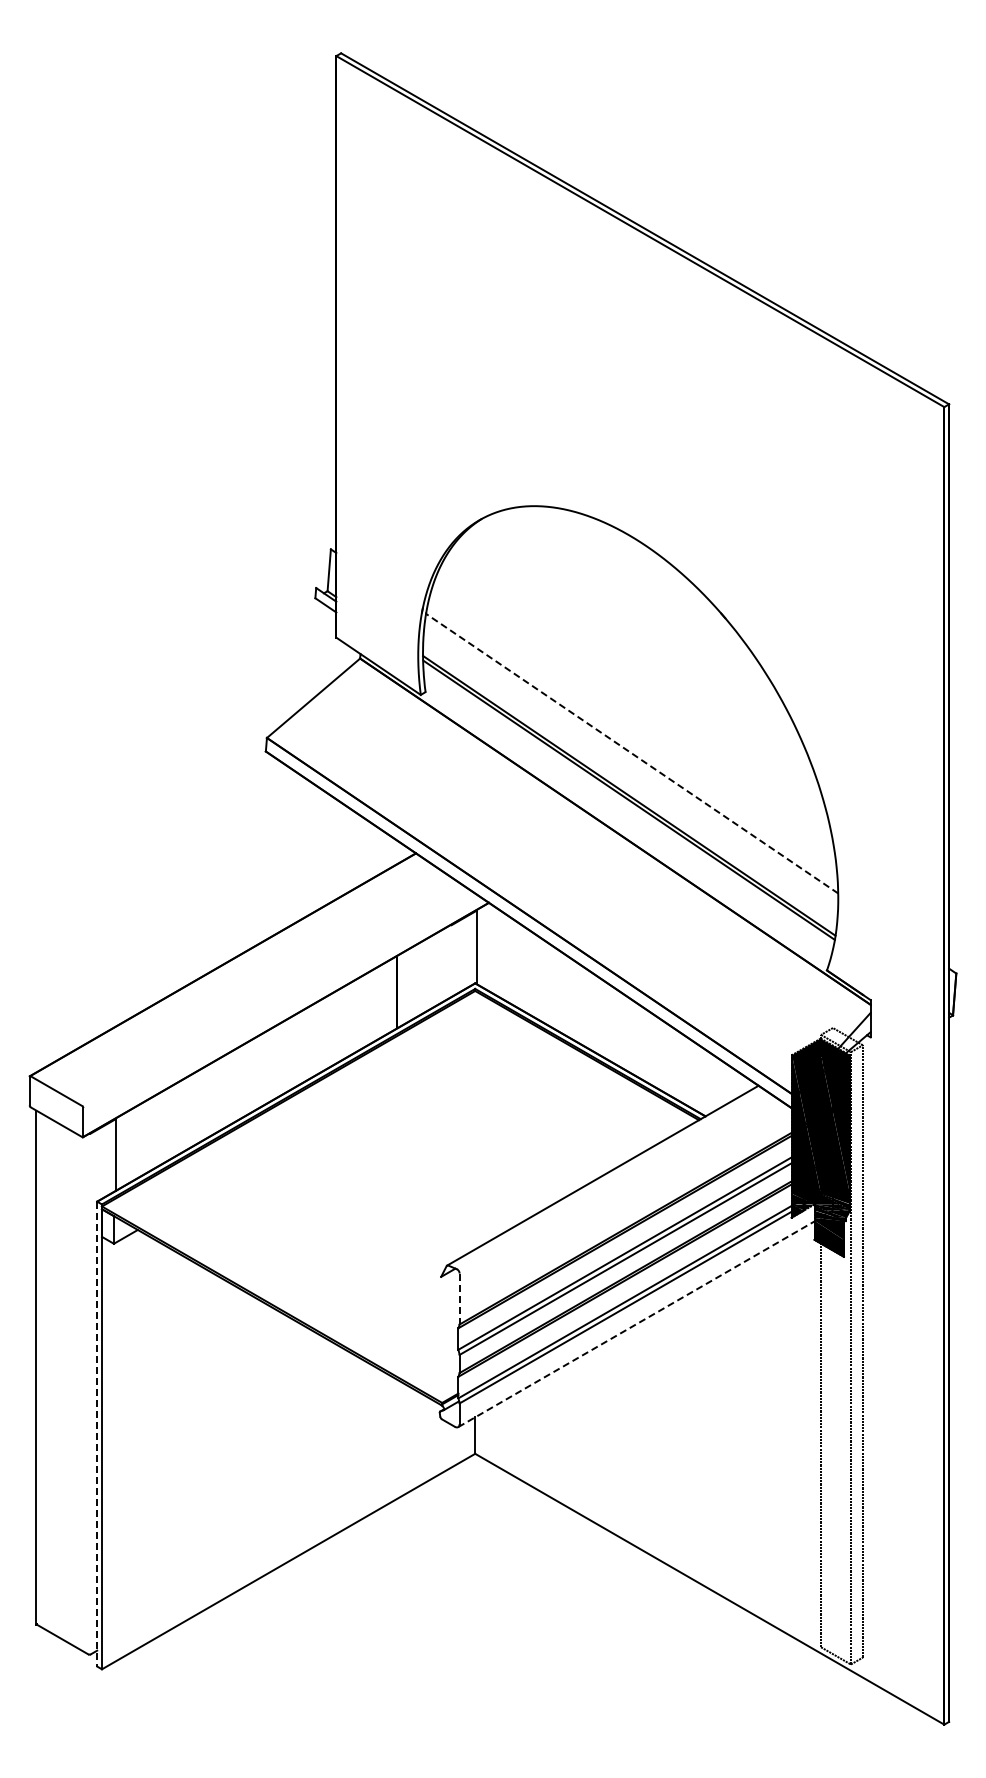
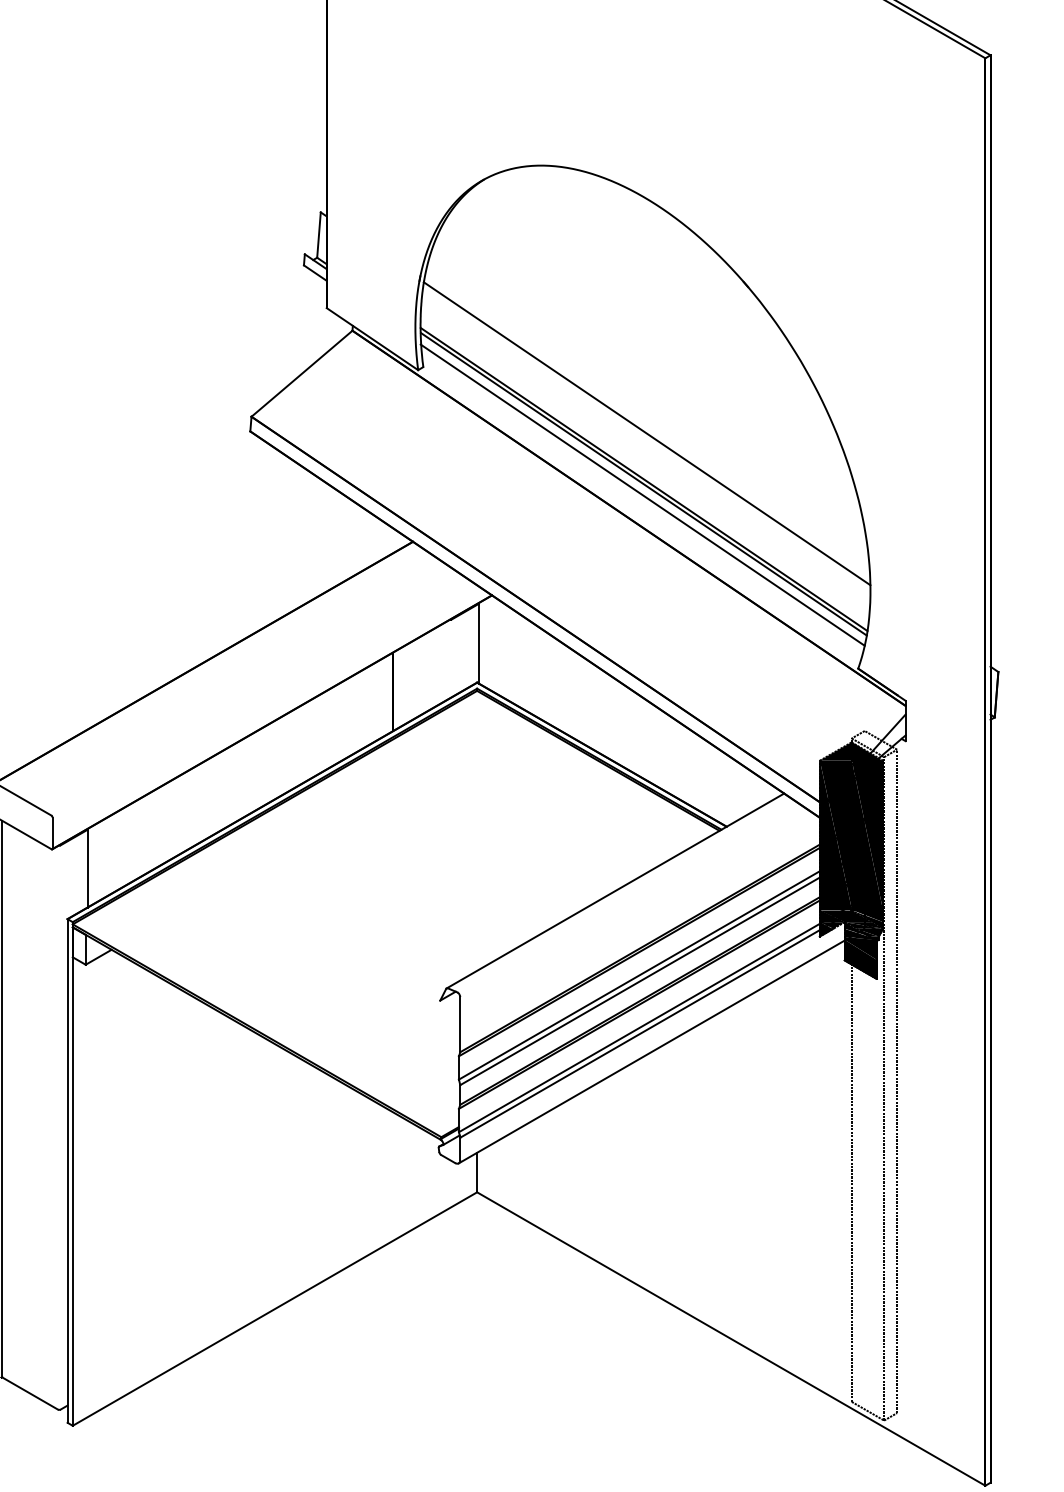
line: (631, 753) -> (646, 433), dashed -> solid
line: (628, 810) -> (643, 495), added
line: (459, 1298) -> (460, 1024), dashed -> solid
line: (645, 1319) -> (661, 1046), dashed -> solid
line: (97, 1434) -> (67, 1171), dashed -> solid

